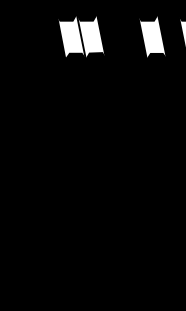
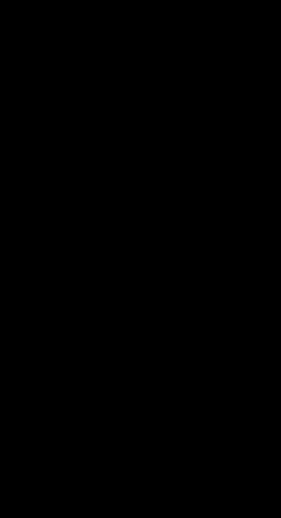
fill: (81, 36) -> (105, 74), added
fill: (152, 36) -> (234, 69), added

